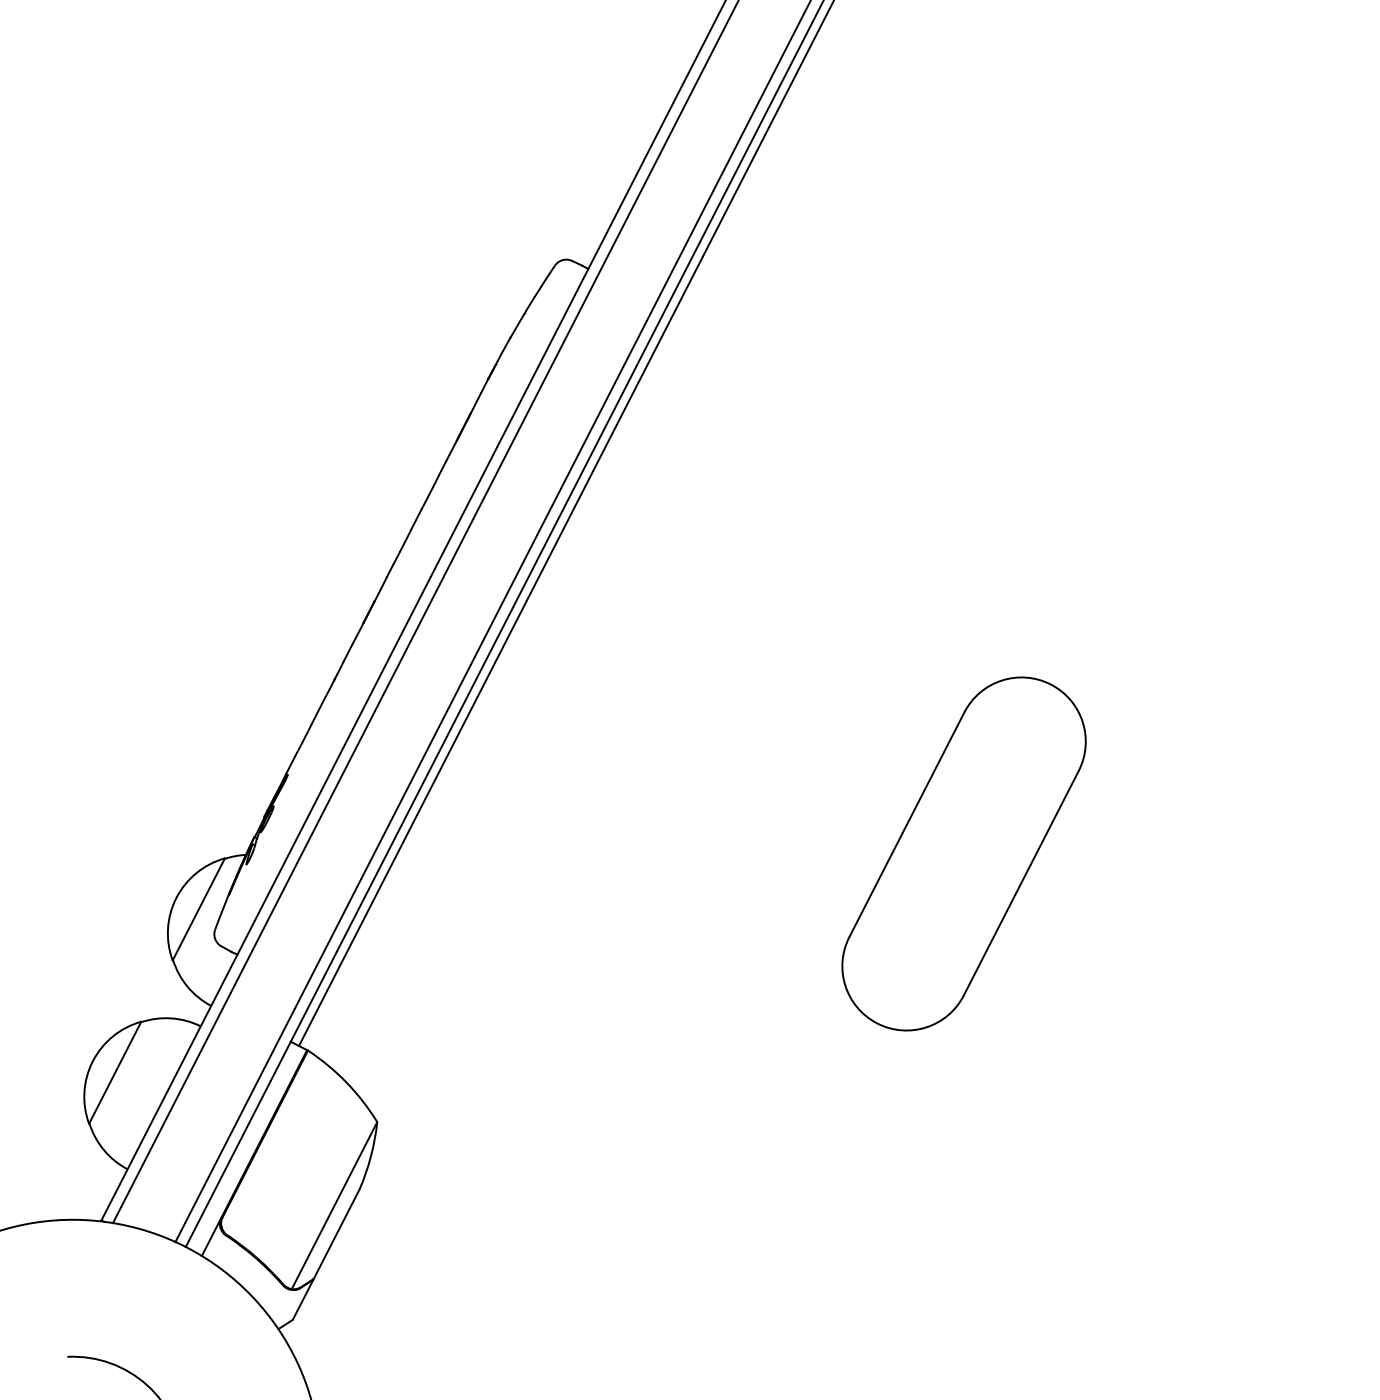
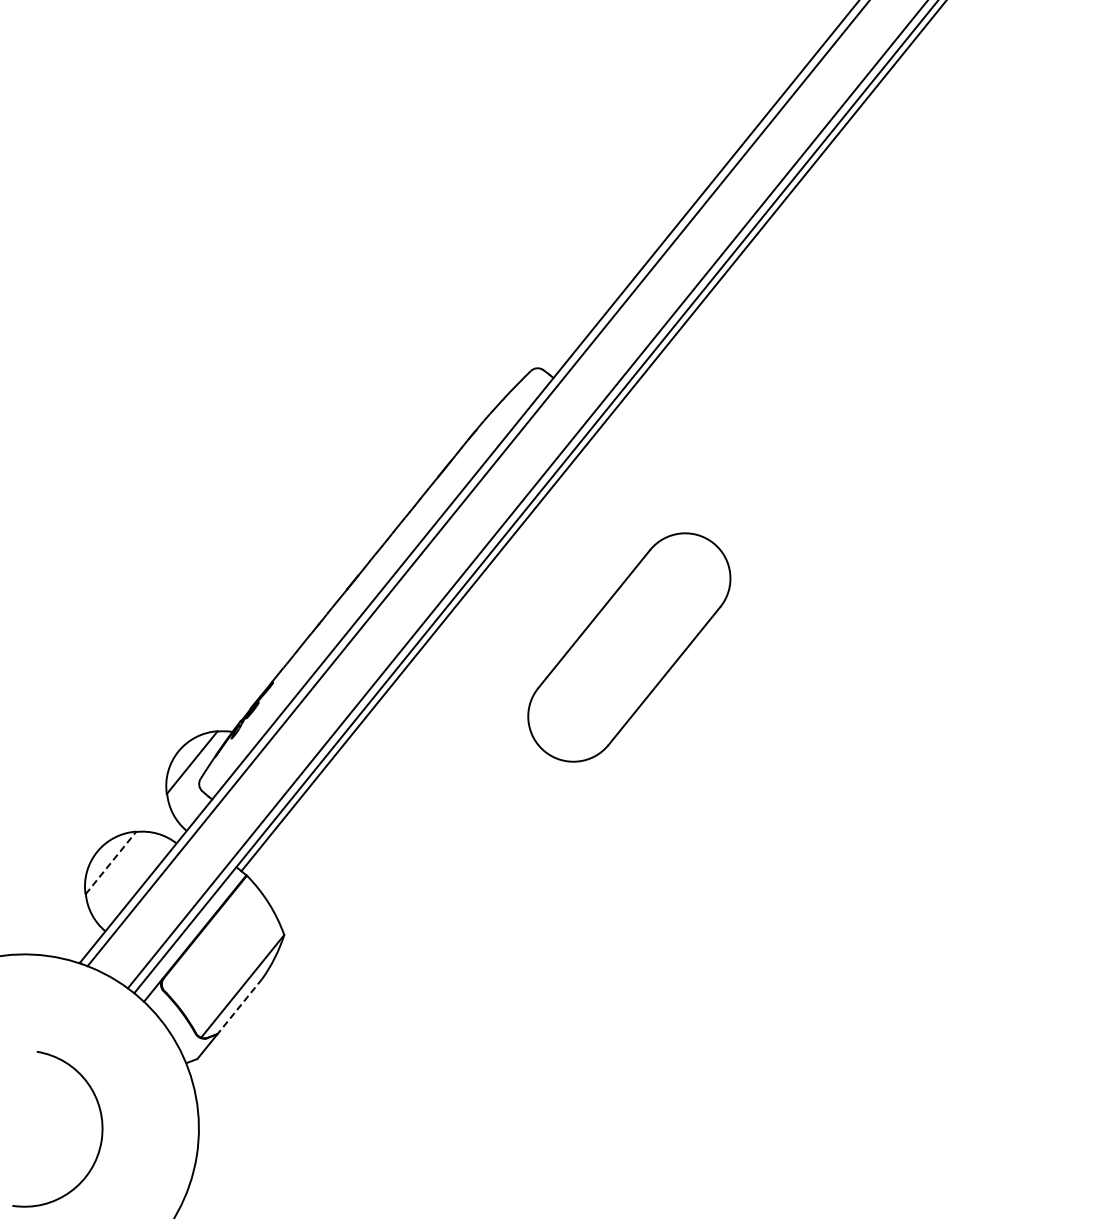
part: (964, 853) -> (629, 647), moved
line: (115, 1071) -> (111, 862), solid -> dashed
line: (335, 1234) -> (239, 1006), solid -> dashed

